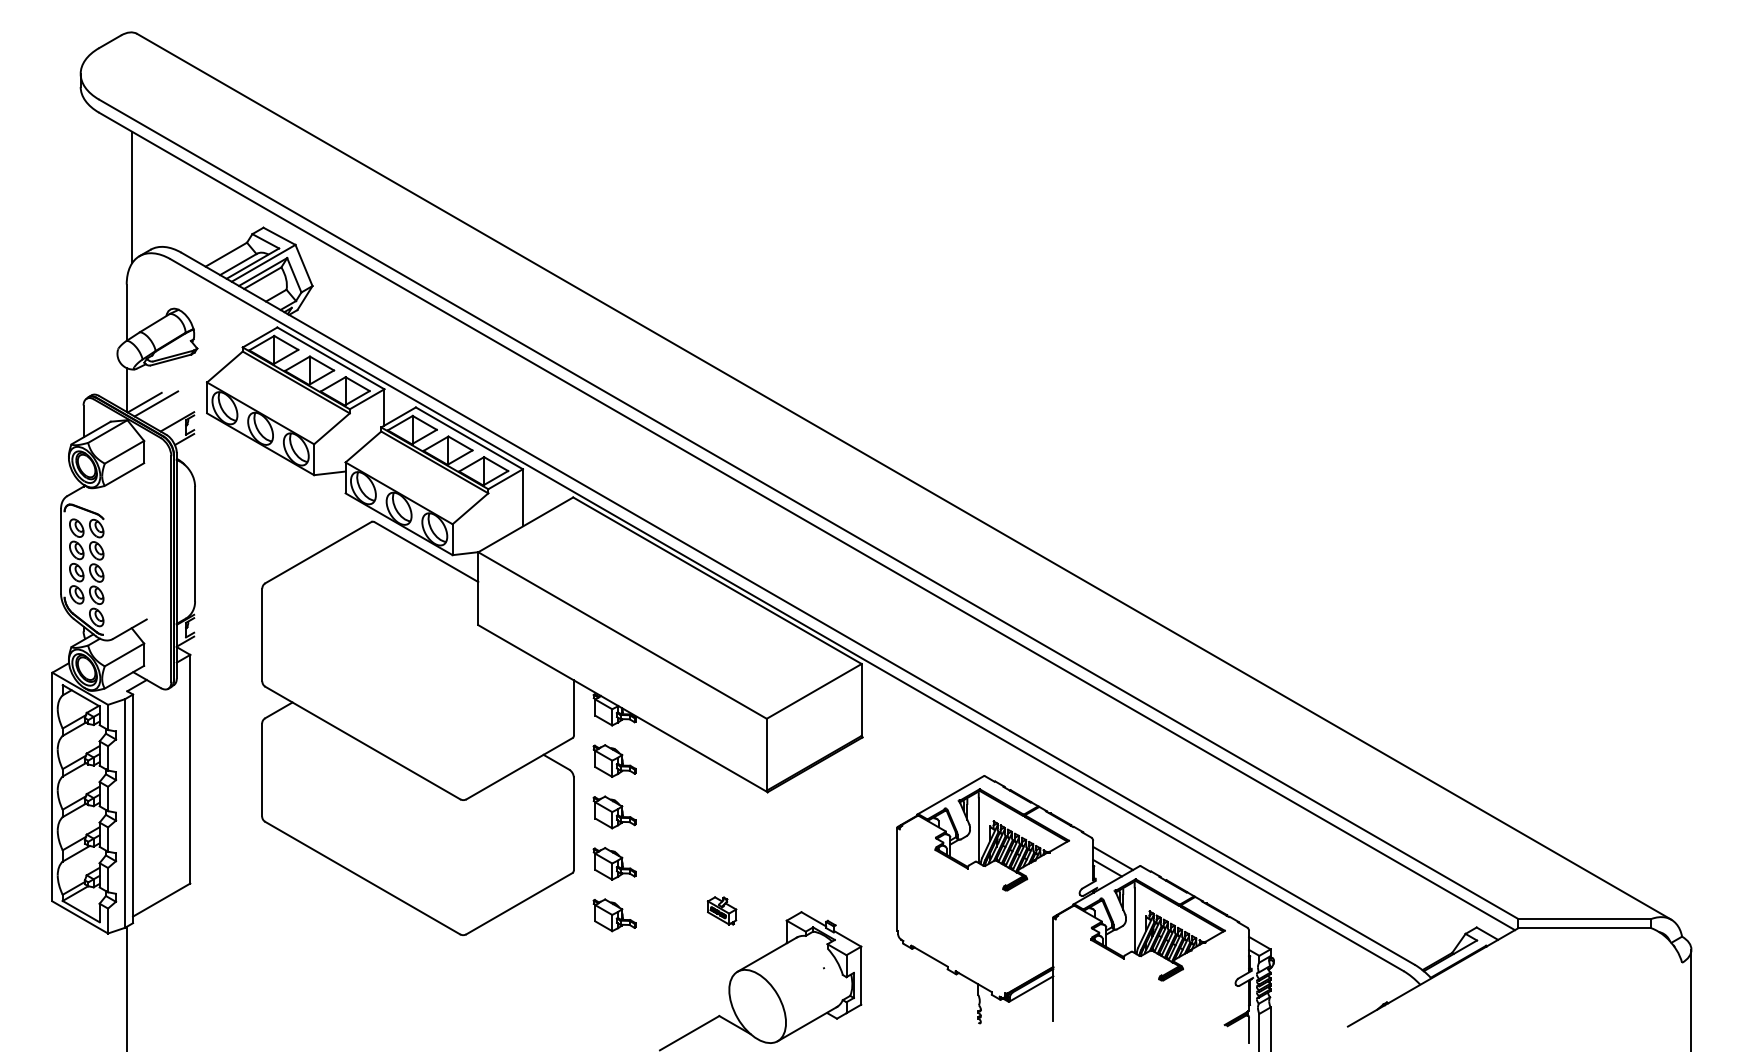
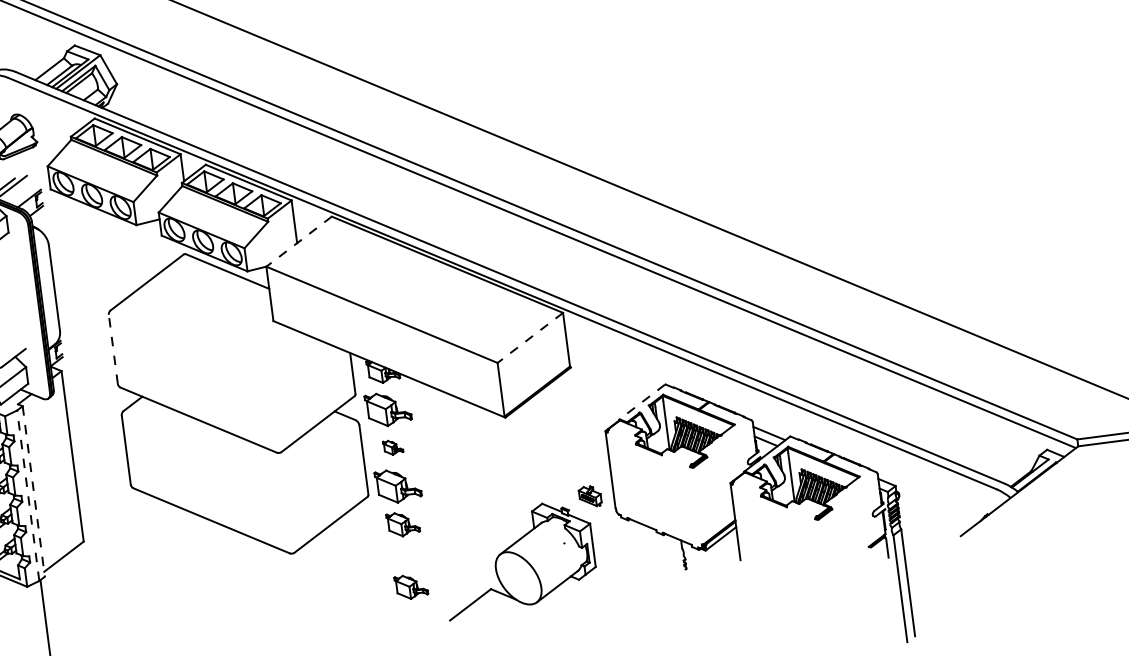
line: (525, 524) -> (298, 241), solid -> dashed
line: (262, 634) -> (113, 348), solid -> dashed
line: (814, 691) -> (530, 337), solid -> dashed
part: (614, 760) -> (388, 408), size x1.4
line: (950, 795) -> (642, 402), solid -> dashed
line: (133, 809) -> (34, 491), solid -> dashed
part: (614, 812) -> (393, 447), size x0.6
line: (125, 813) -> (28, 495), solid -> dashed
part: (614, 863) -> (398, 485), size x1.4
part: (721, 910) -> (589, 496), moved
part: (614, 999) -> (411, 586), added

